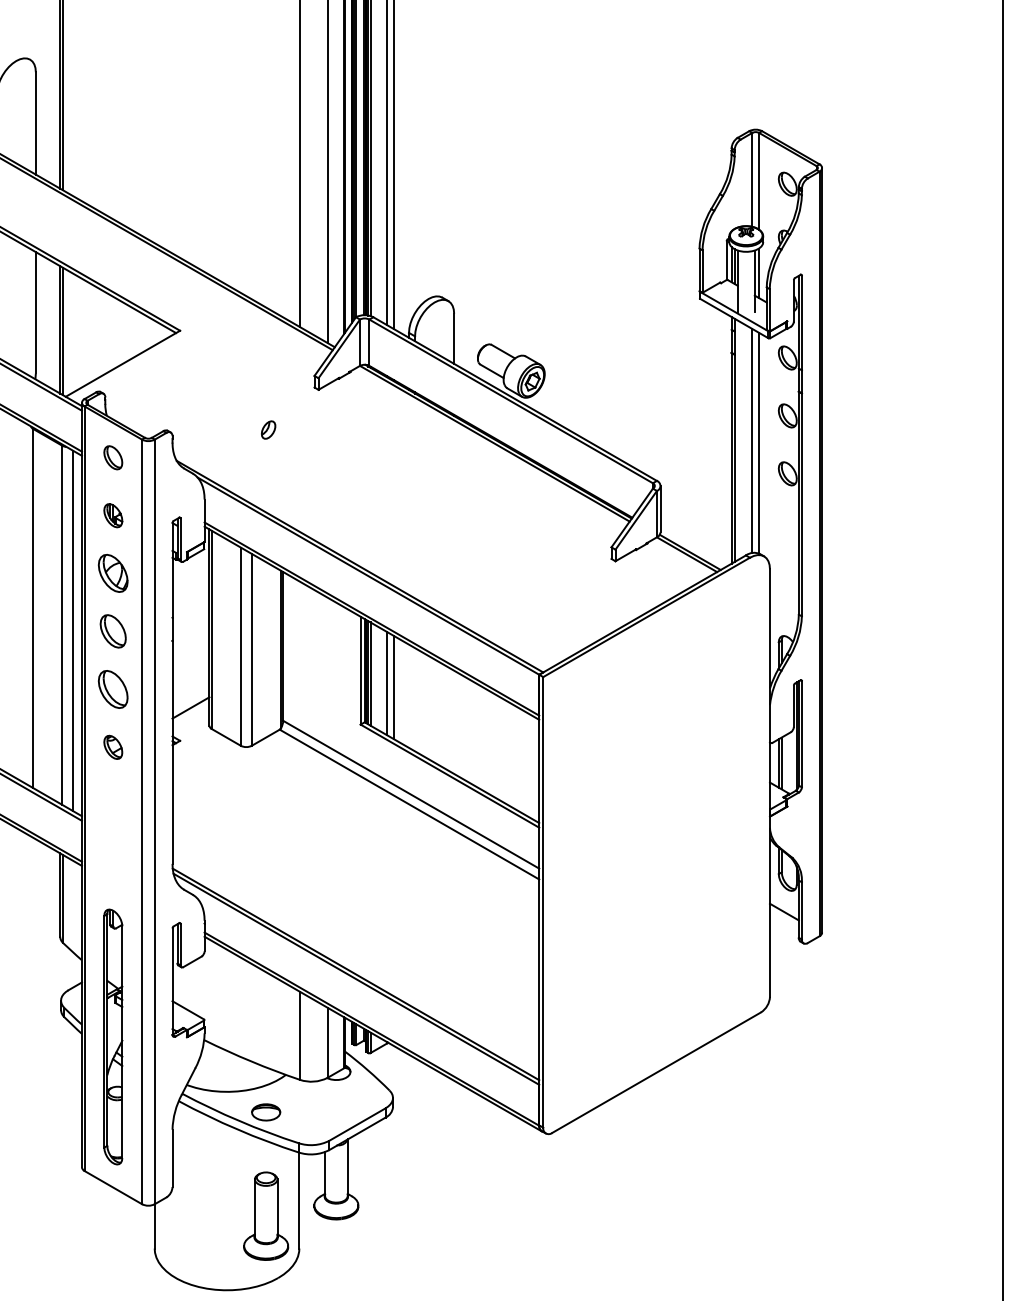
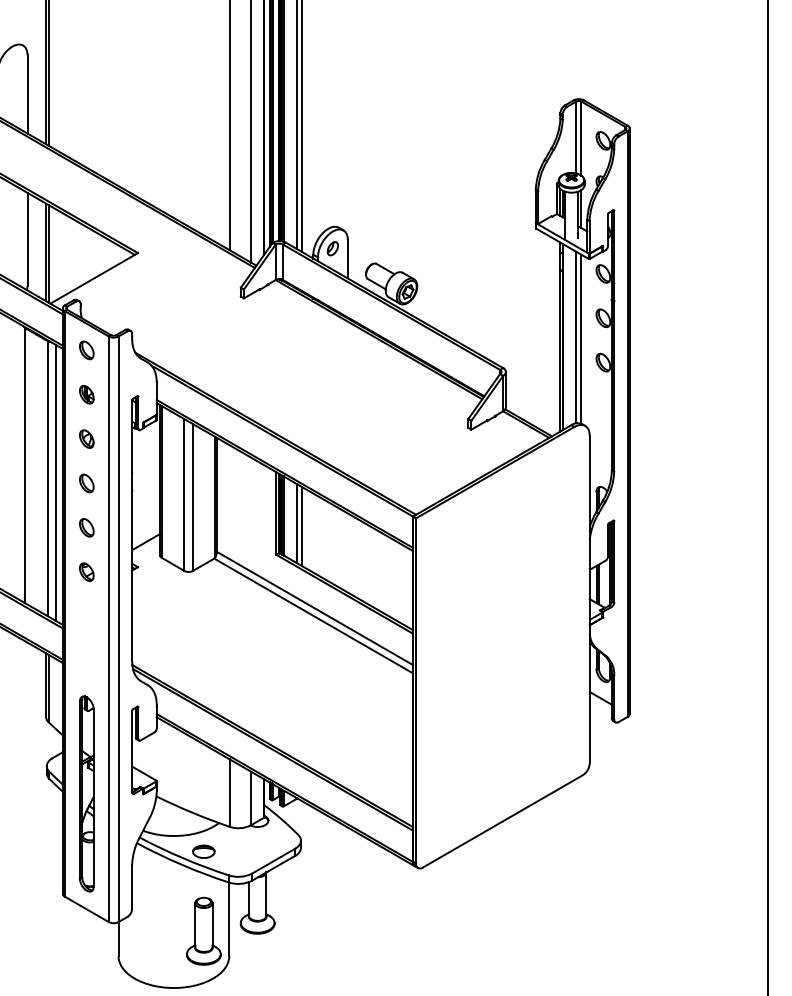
part: (268, 429) -> (332, 248), moved
part: (113, 573) -> (86, 439), size x0.62
part: (113, 631) -> (86, 483), size x0.71
part: (113, 689) -> (86, 527), size x0.62

